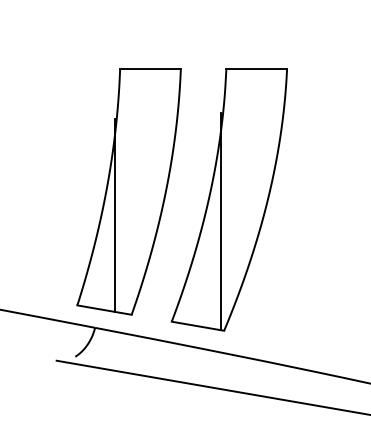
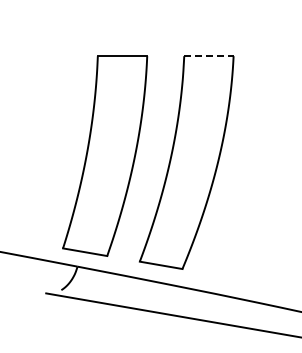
line: (256, 69) -> (208, 56), solid -> dashed
line: (114, 214) -> (93, 174), removed
line: (220, 221) -> (179, 180), removed

